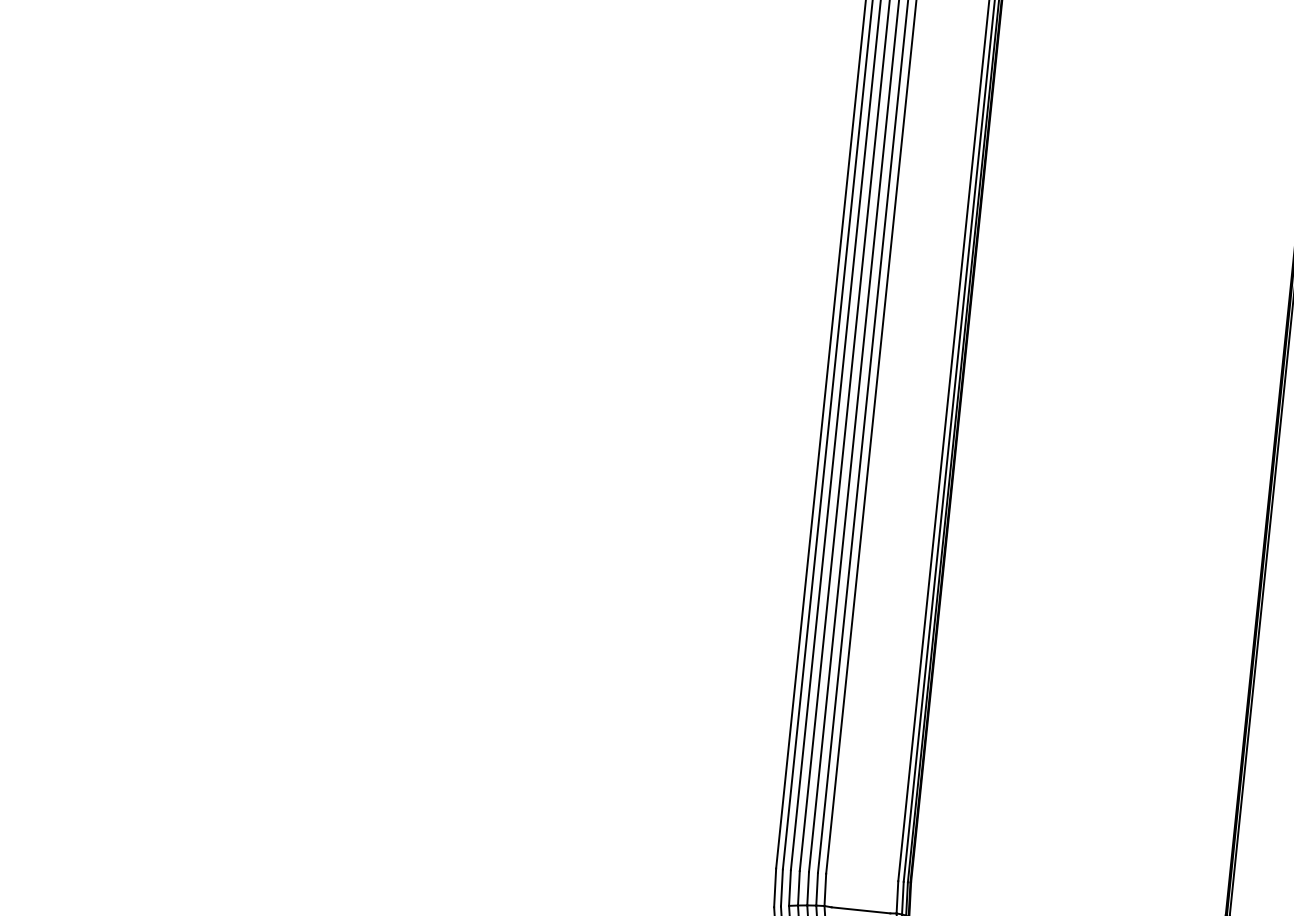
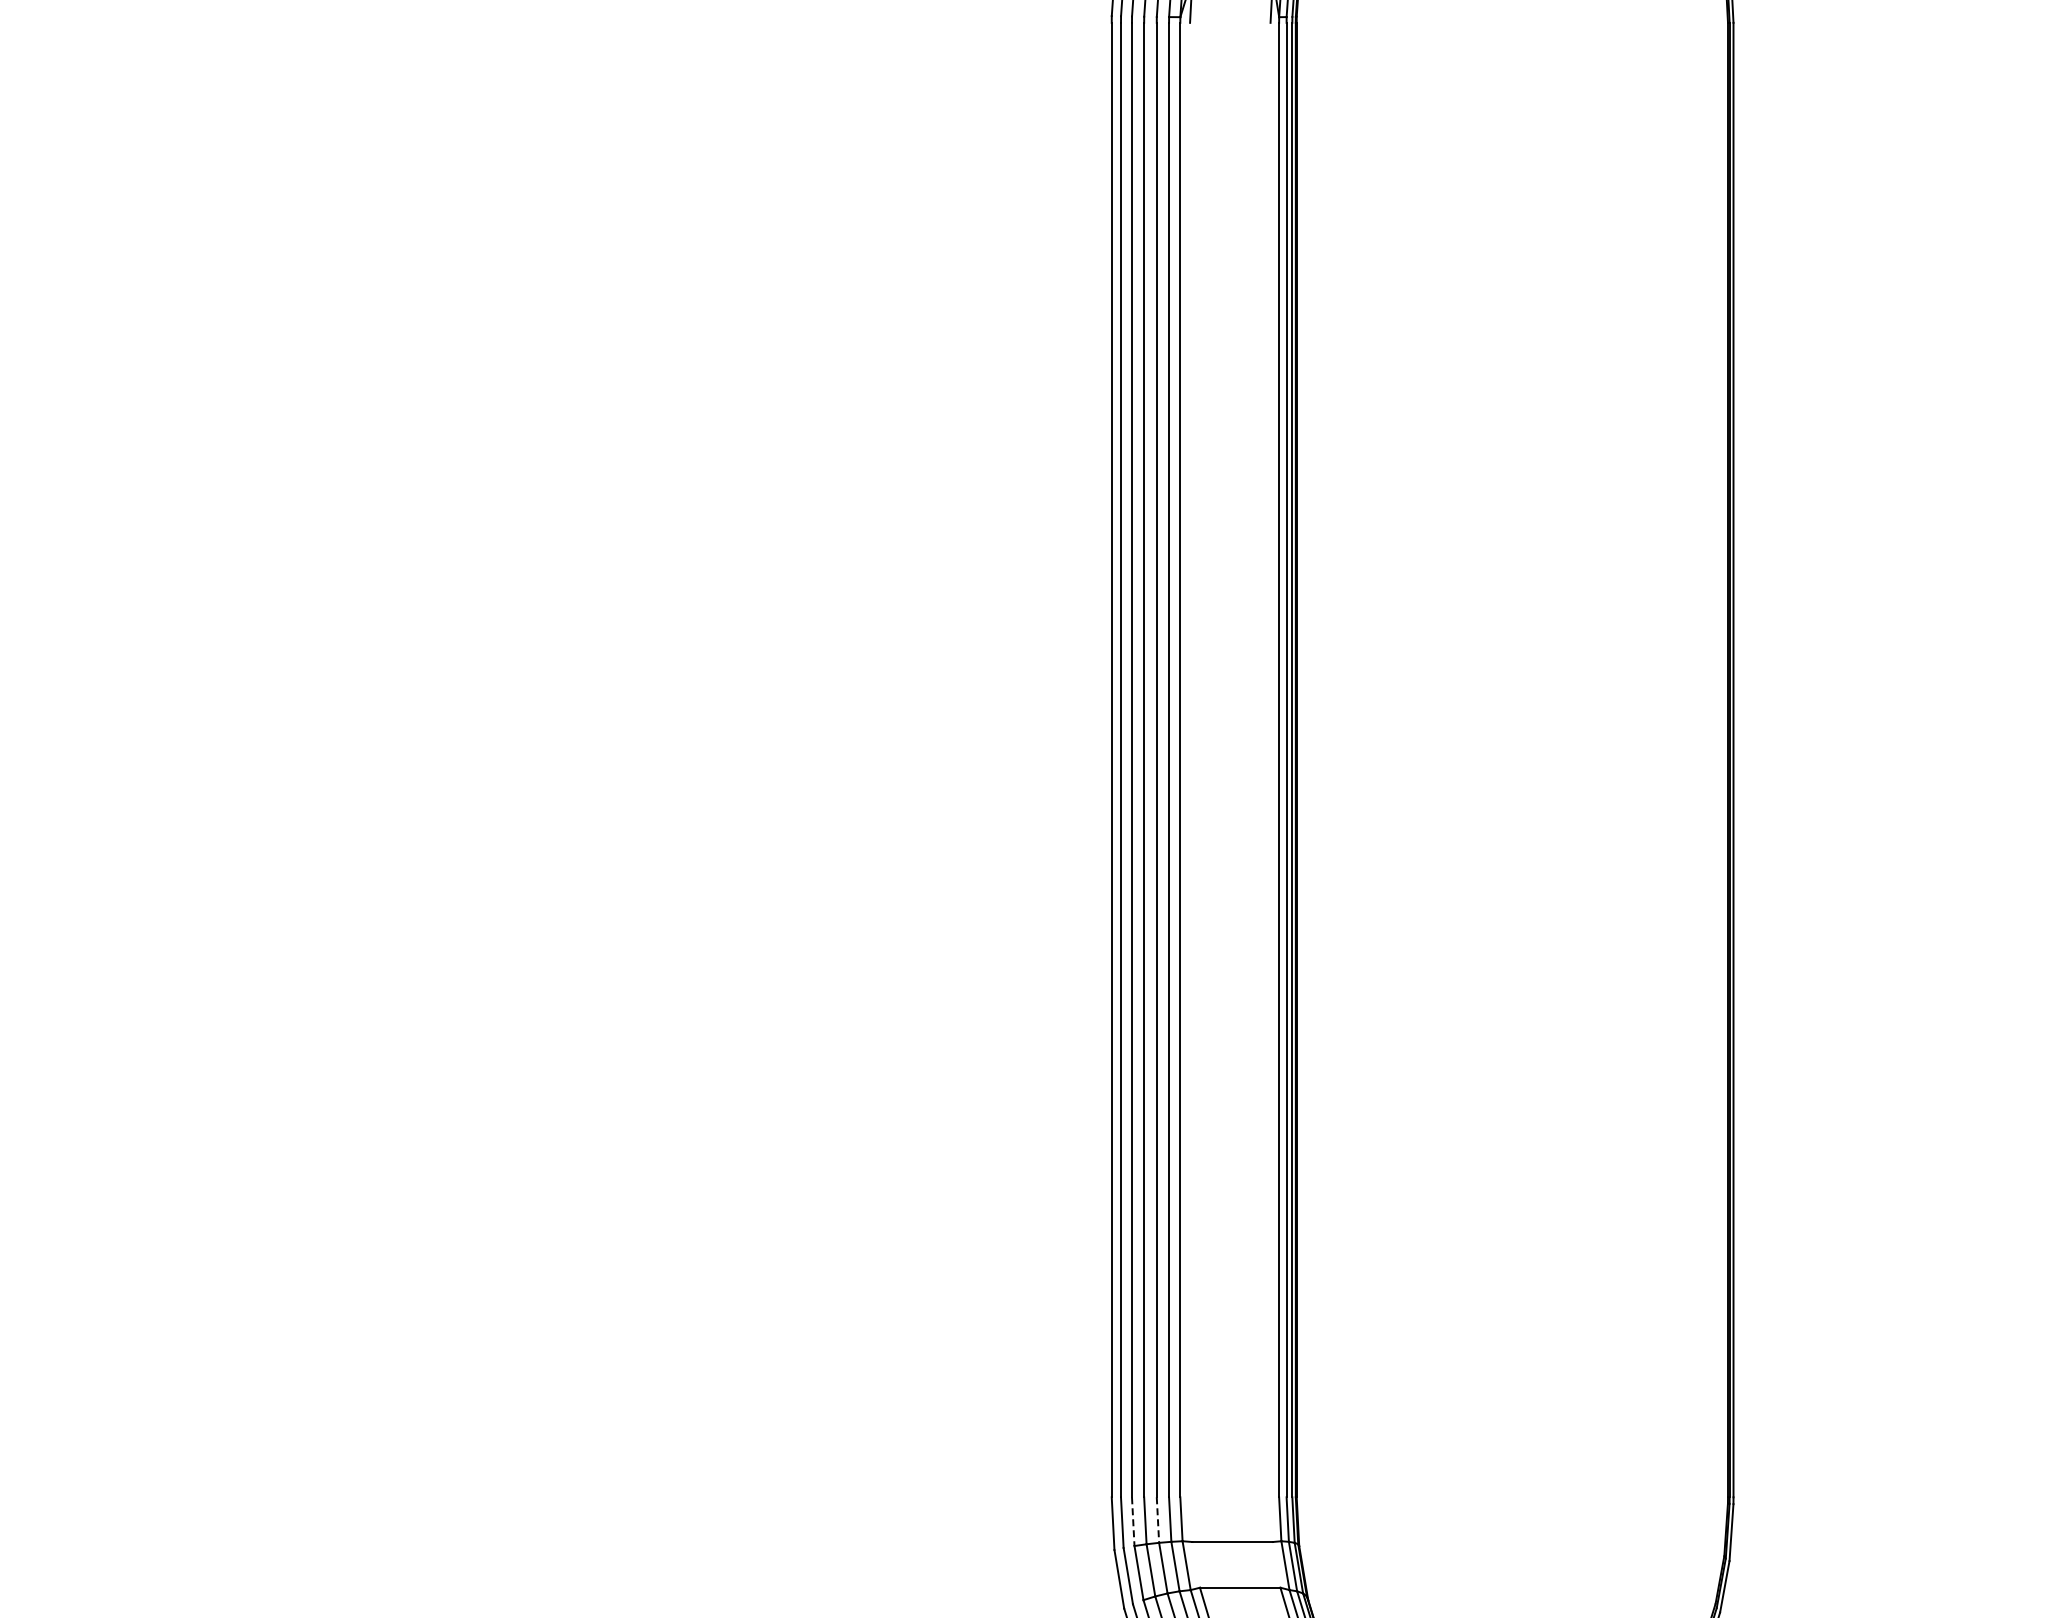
line: (790, 888) -> (1133, 1522), solid -> dashed
line: (807, 888) -> (1157, 1520), solid -> dashed

